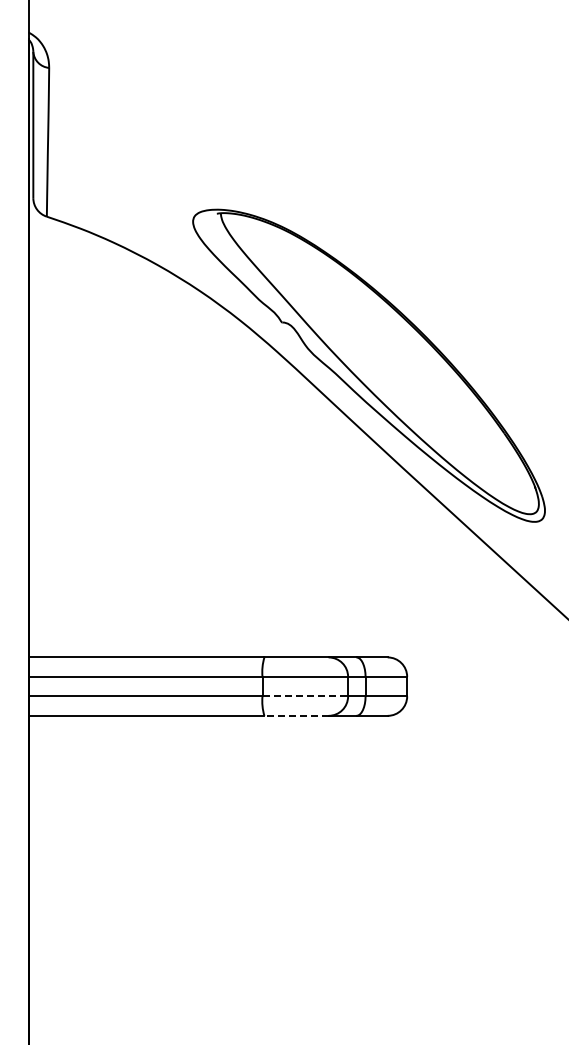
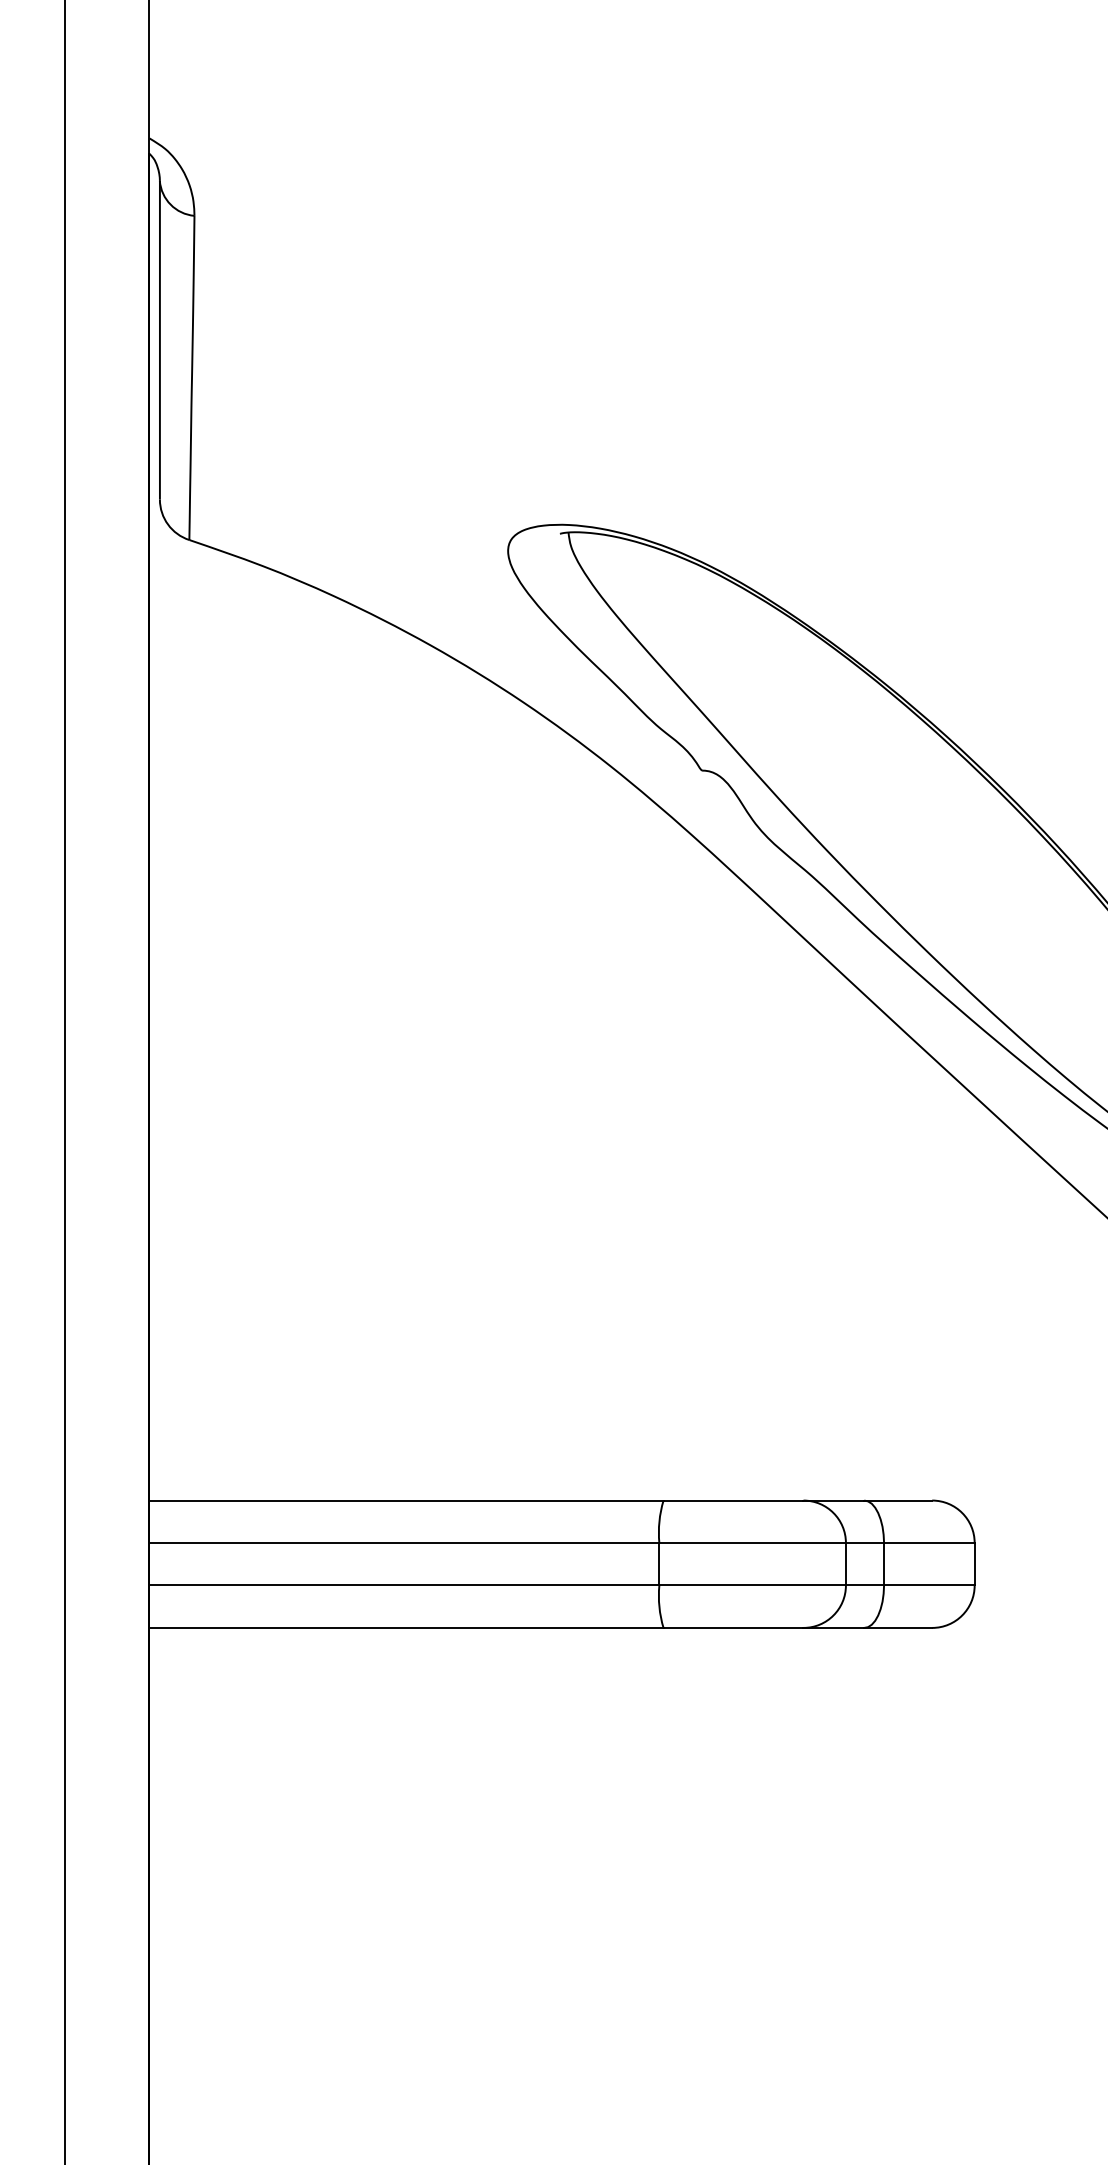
line: (305, 696) -> (753, 1585), dashed -> solid
line: (296, 715) -> (733, 1627), dashed -> solid

